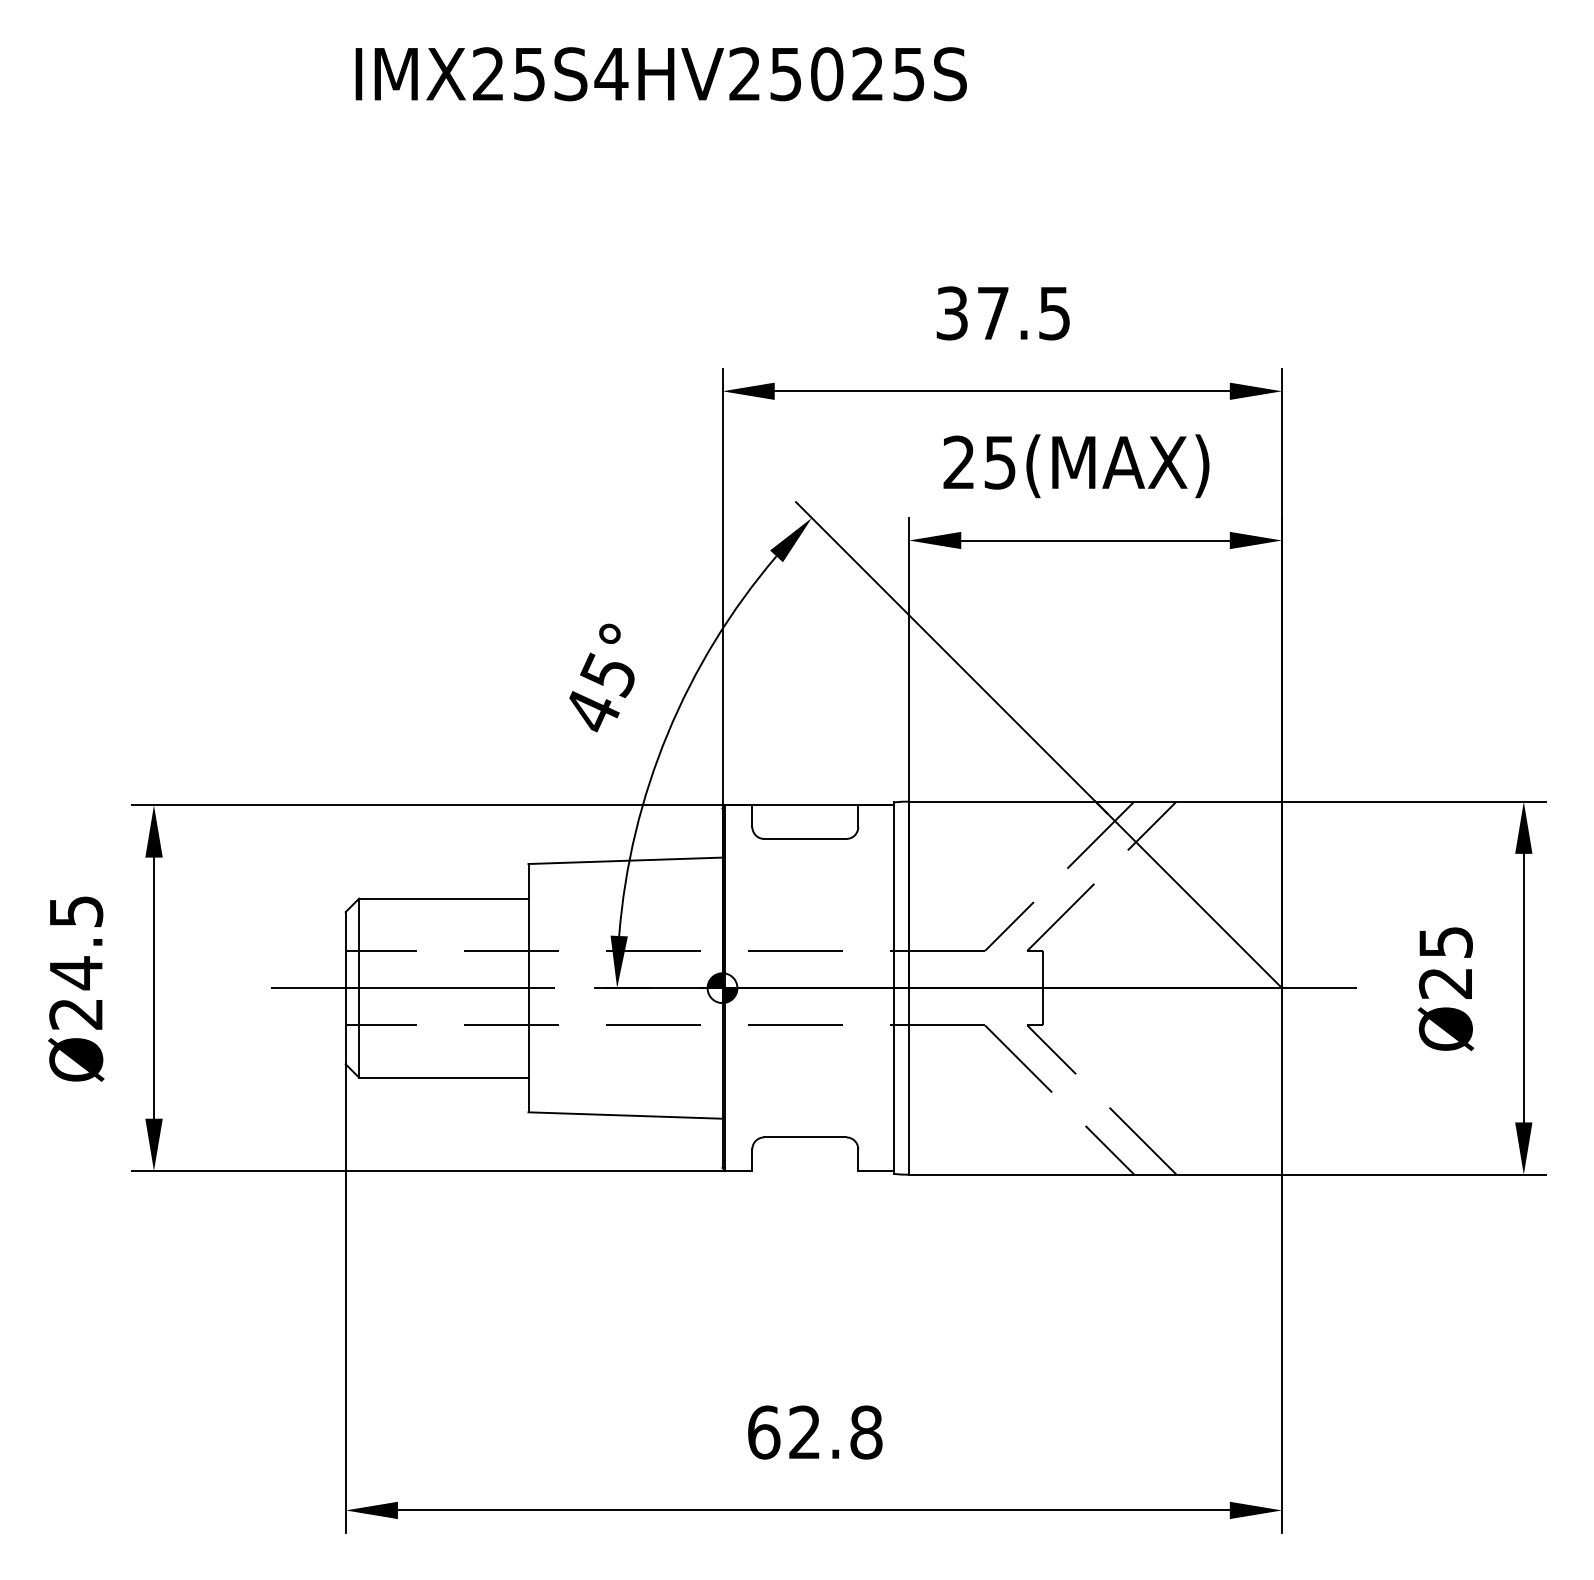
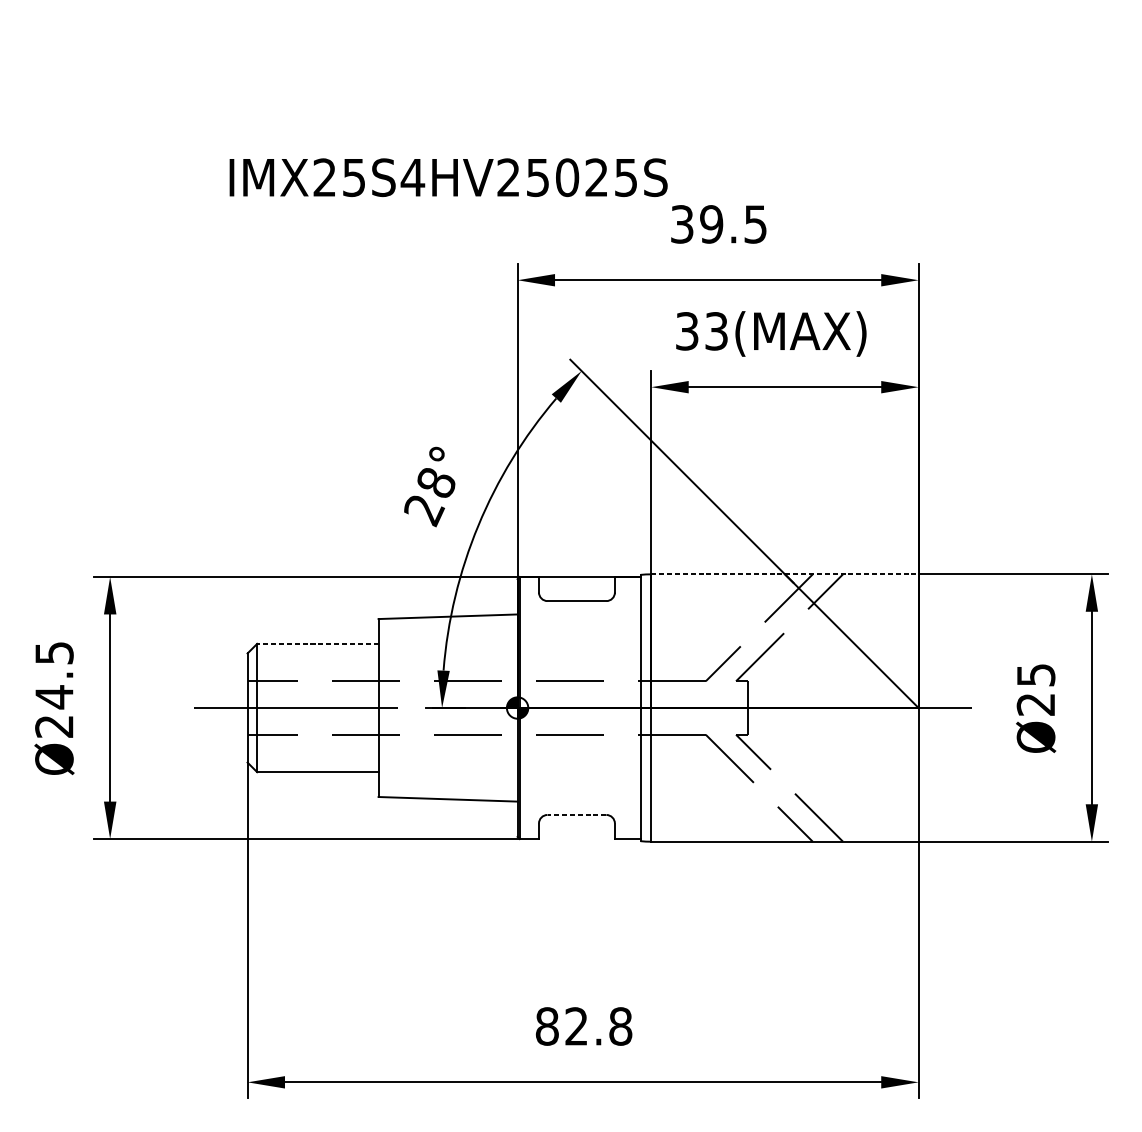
text: (660, 74) -> (448, 177), moved
text: (993, 313) -> (711, 224), 37.5 -> 39.5
text: (979, 462) -> (701, 331), 25(MAX) -> 33(MAX)
text: (599, 693) -> (429, 496), 45° -> 28°
line: (1095, 801) -> (784, 574), solid -> dashed
line: (443, 898) -> (317, 643), solid -> dashed
line: (804, 1137) -> (576, 815), solid -> dashed
text: (764, 1432) -> (547, 1026), 62.8 -> 82.8

